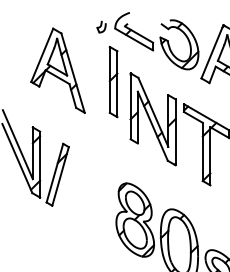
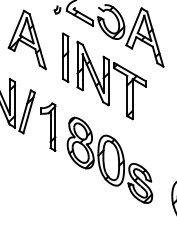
part: (113, 81) -> (65, 57), moved
part: (88, 196) -> (48, 126), added

